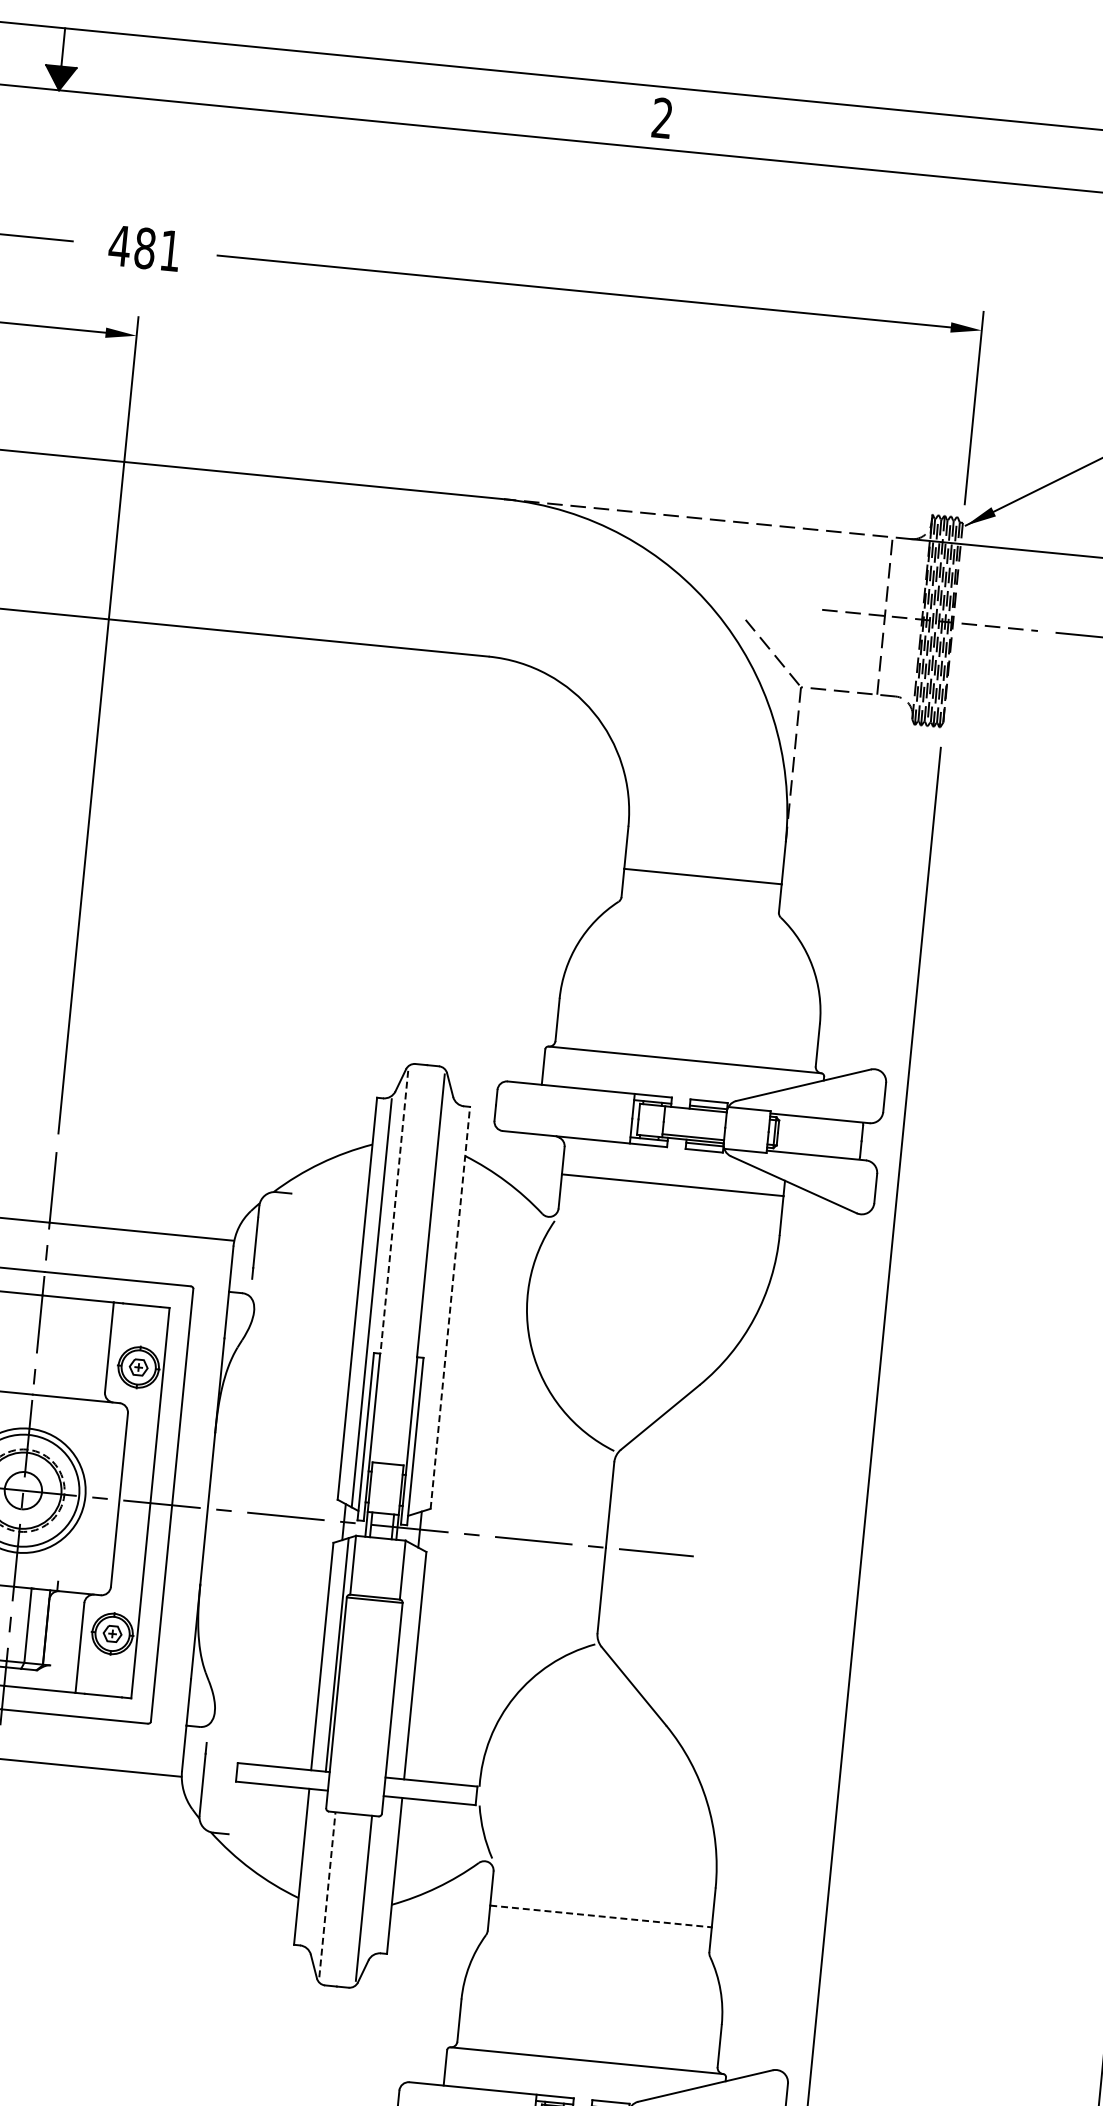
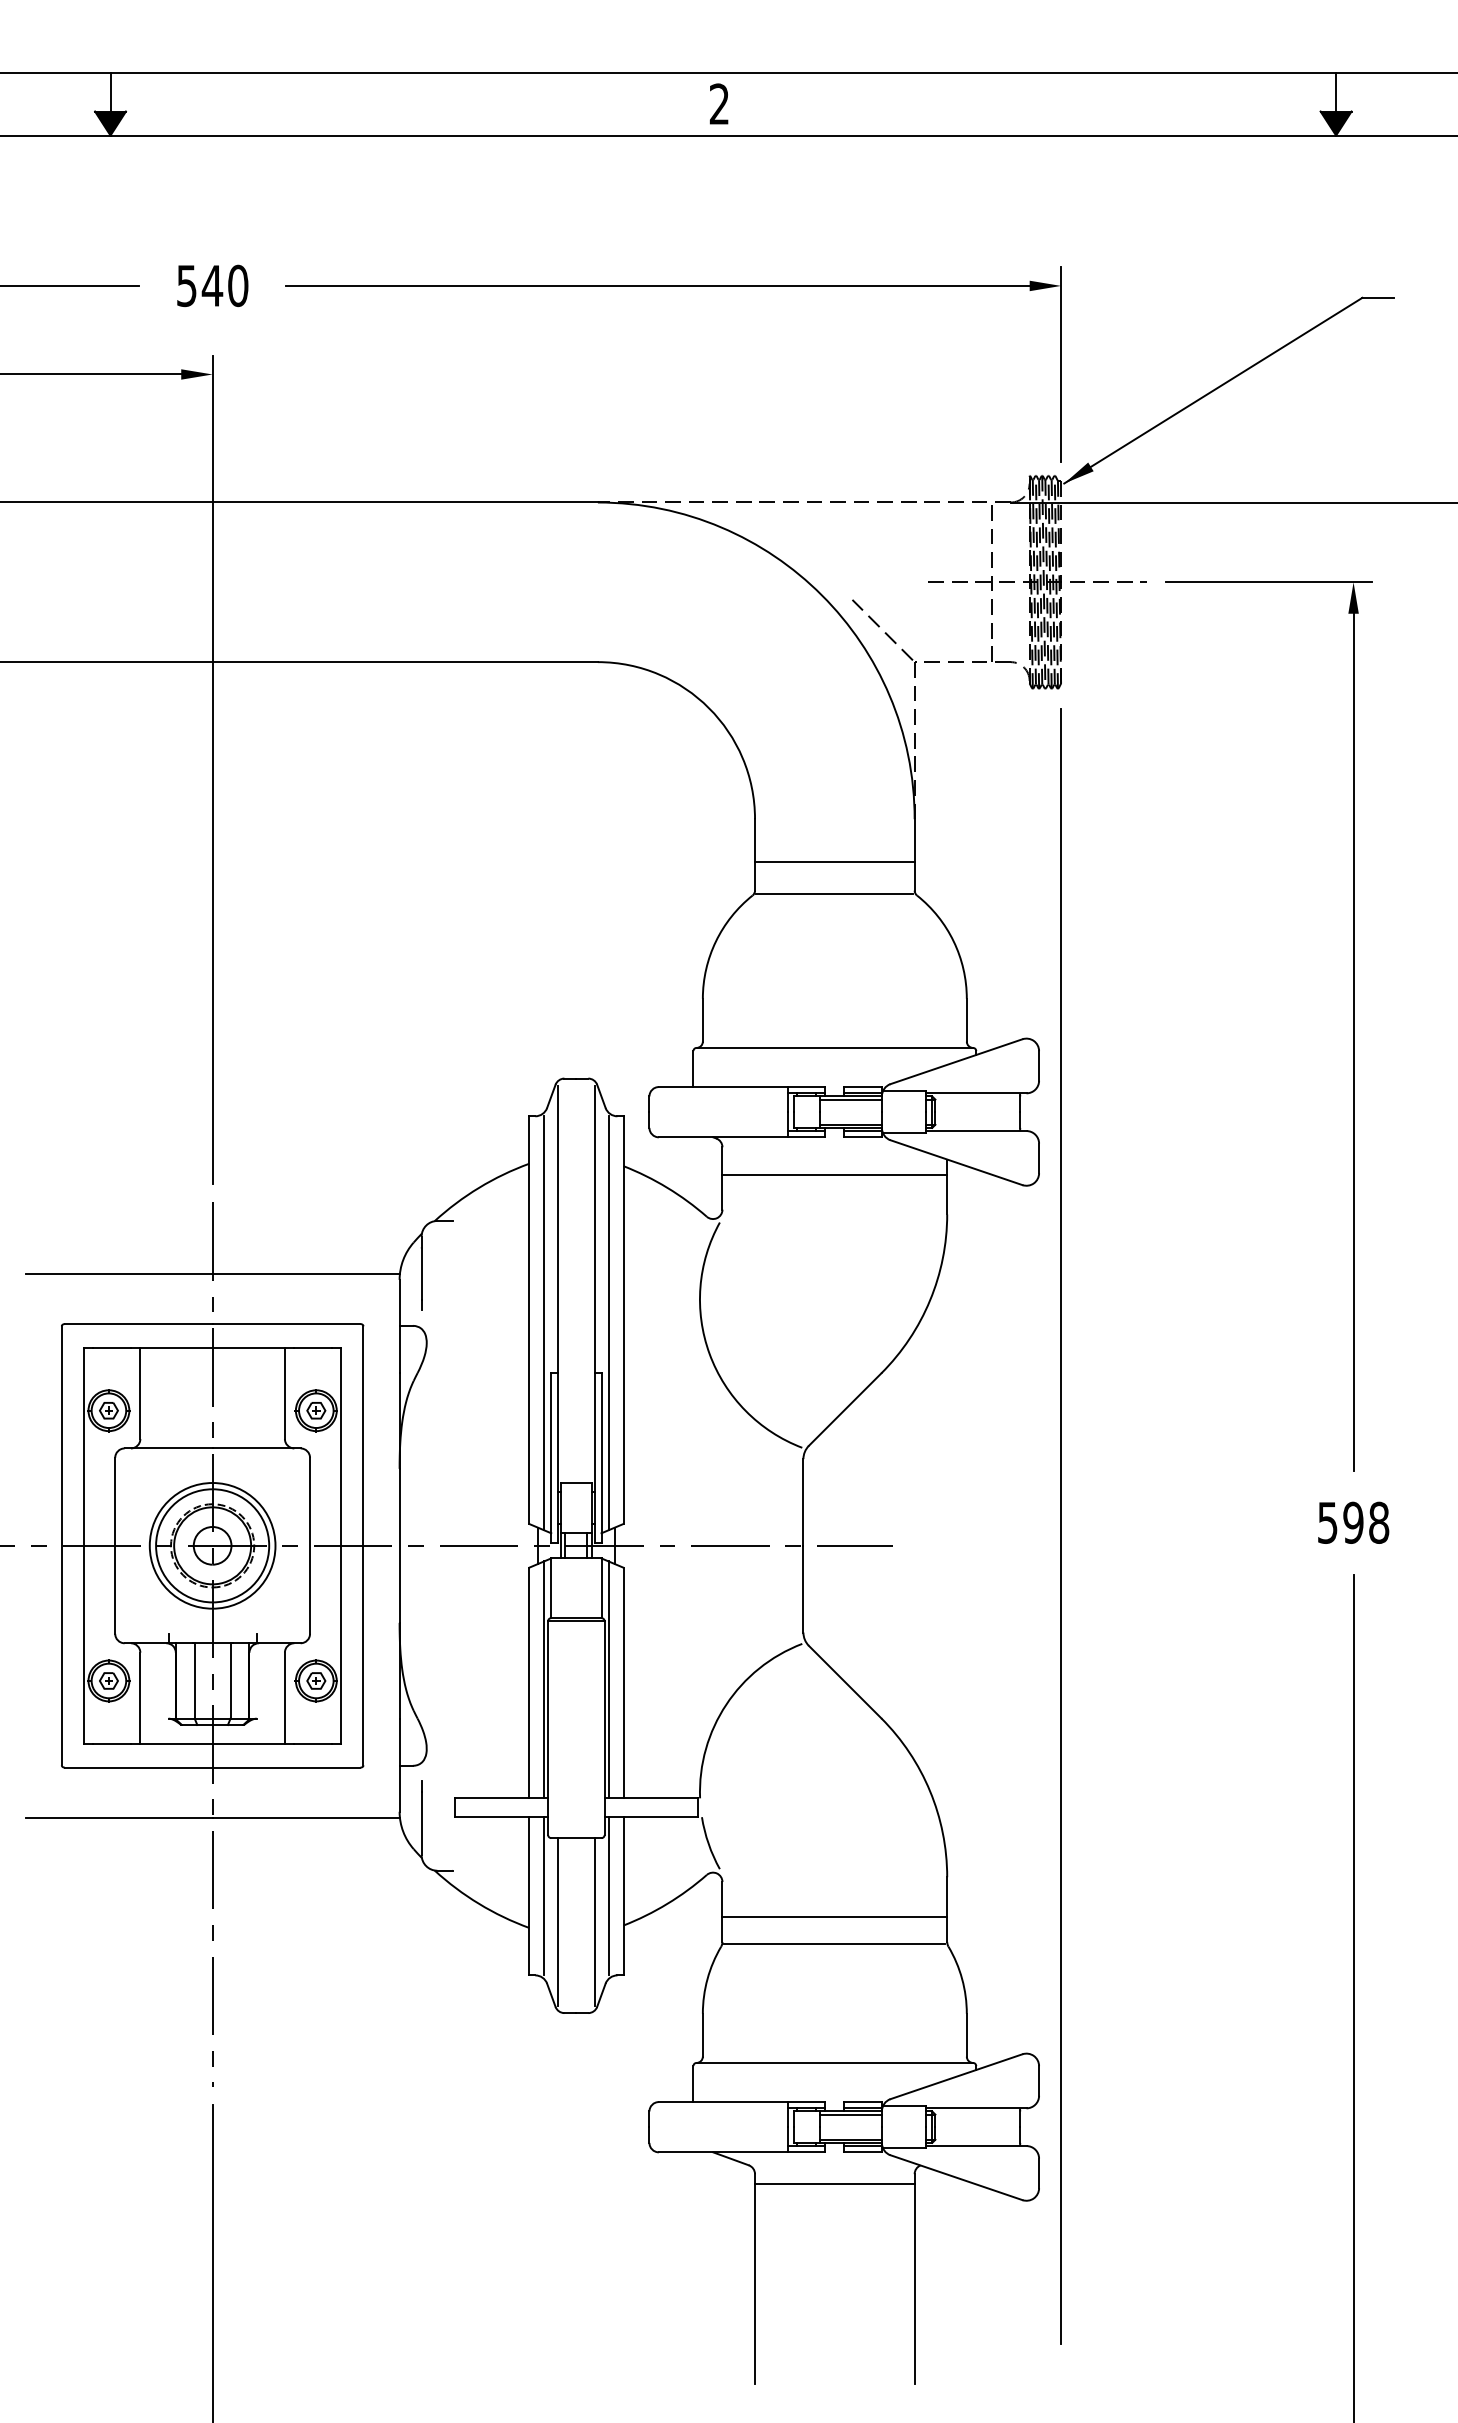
text: (145, 248) -> (212, 285), 481 -> 540
line: (699, 908) -> (834, 894), added
line: (695, 1112) -> (850, 1099), added
line: (393, 1213) -> (557, 1230), dashed -> solid
line: (450, 1308) -> (623, 1320), dashed -> solid
line: (435, 1309) -> (608, 1323), added
line: (400, 1660) -> (608, 1679), added
line: (316, 1868) -> (544, 1896), added
line: (379, 1874) -> (608, 1896), added
line: (327, 1894) -> (557, 1921), dashed -> solid
line: (601, 1916) -> (835, 1916), dashed -> solid
line: (598, 1943) -> (834, 1944), added

